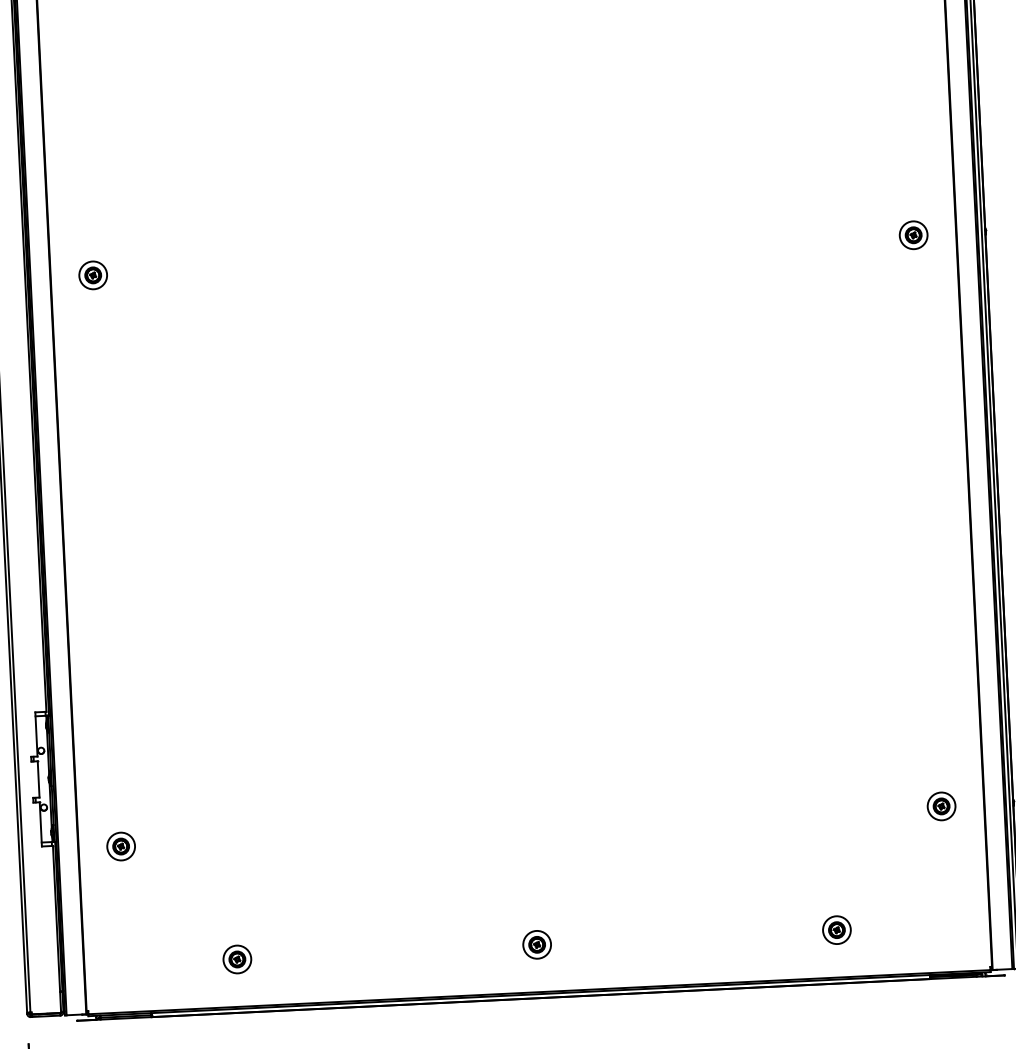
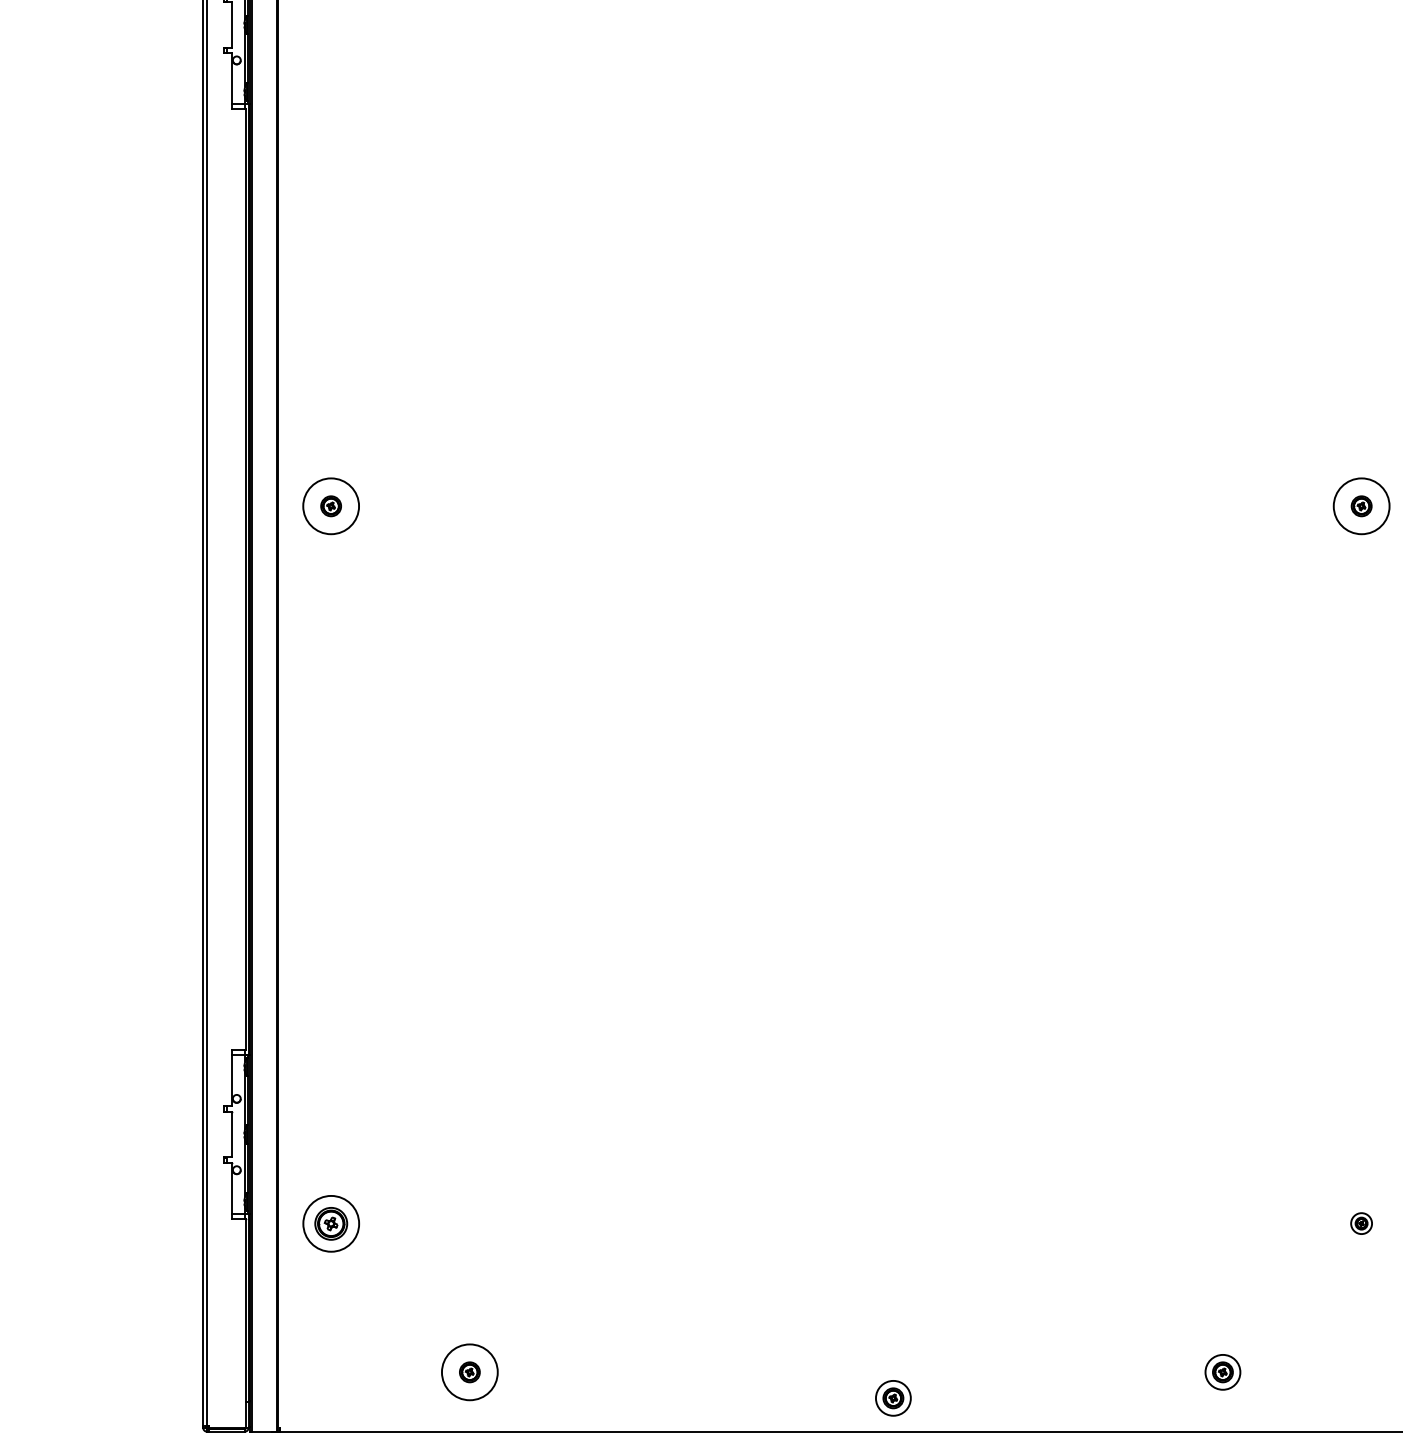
circle: (913, 234) -> (1361, 505), size x1.6
circle: (92, 274) -> (330, 505), size x1.6
part: (941, 806) -> (1361, 1223), size x0.6
part: (120, 846) -> (330, 1223), size x1.6
part: (537, 944) -> (893, 1398), moved
circle: (237, 958) -> (469, 1371), size x1.6

